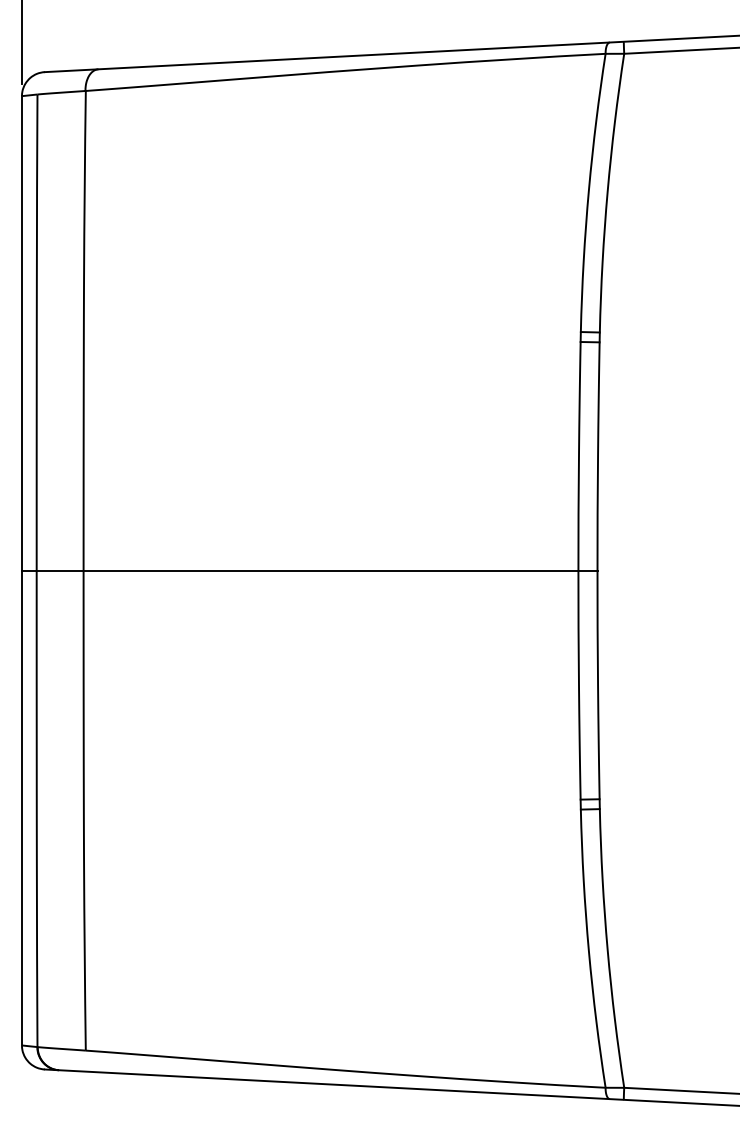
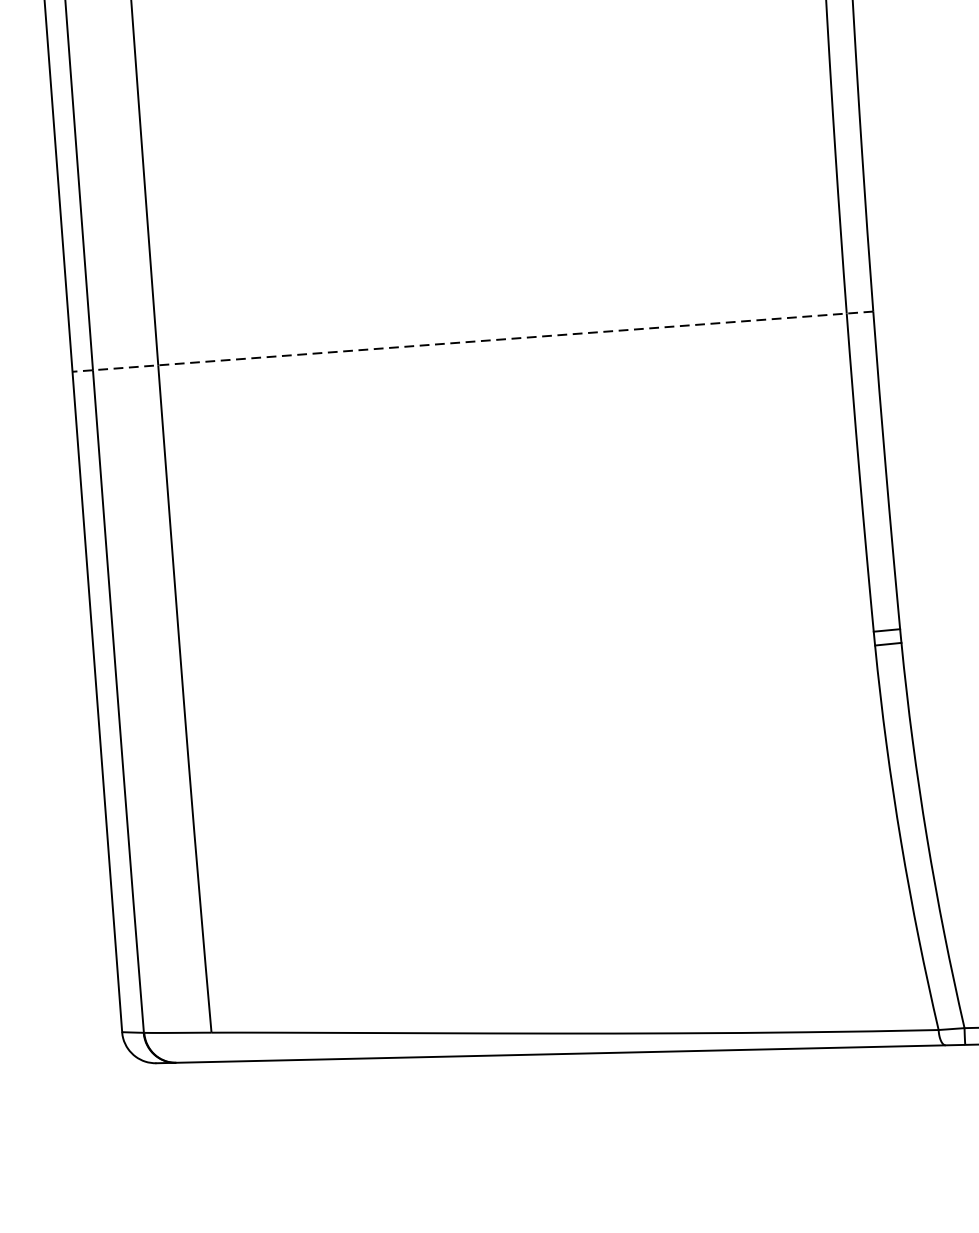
line: (309, 570) -> (472, 341), solid -> dashed

